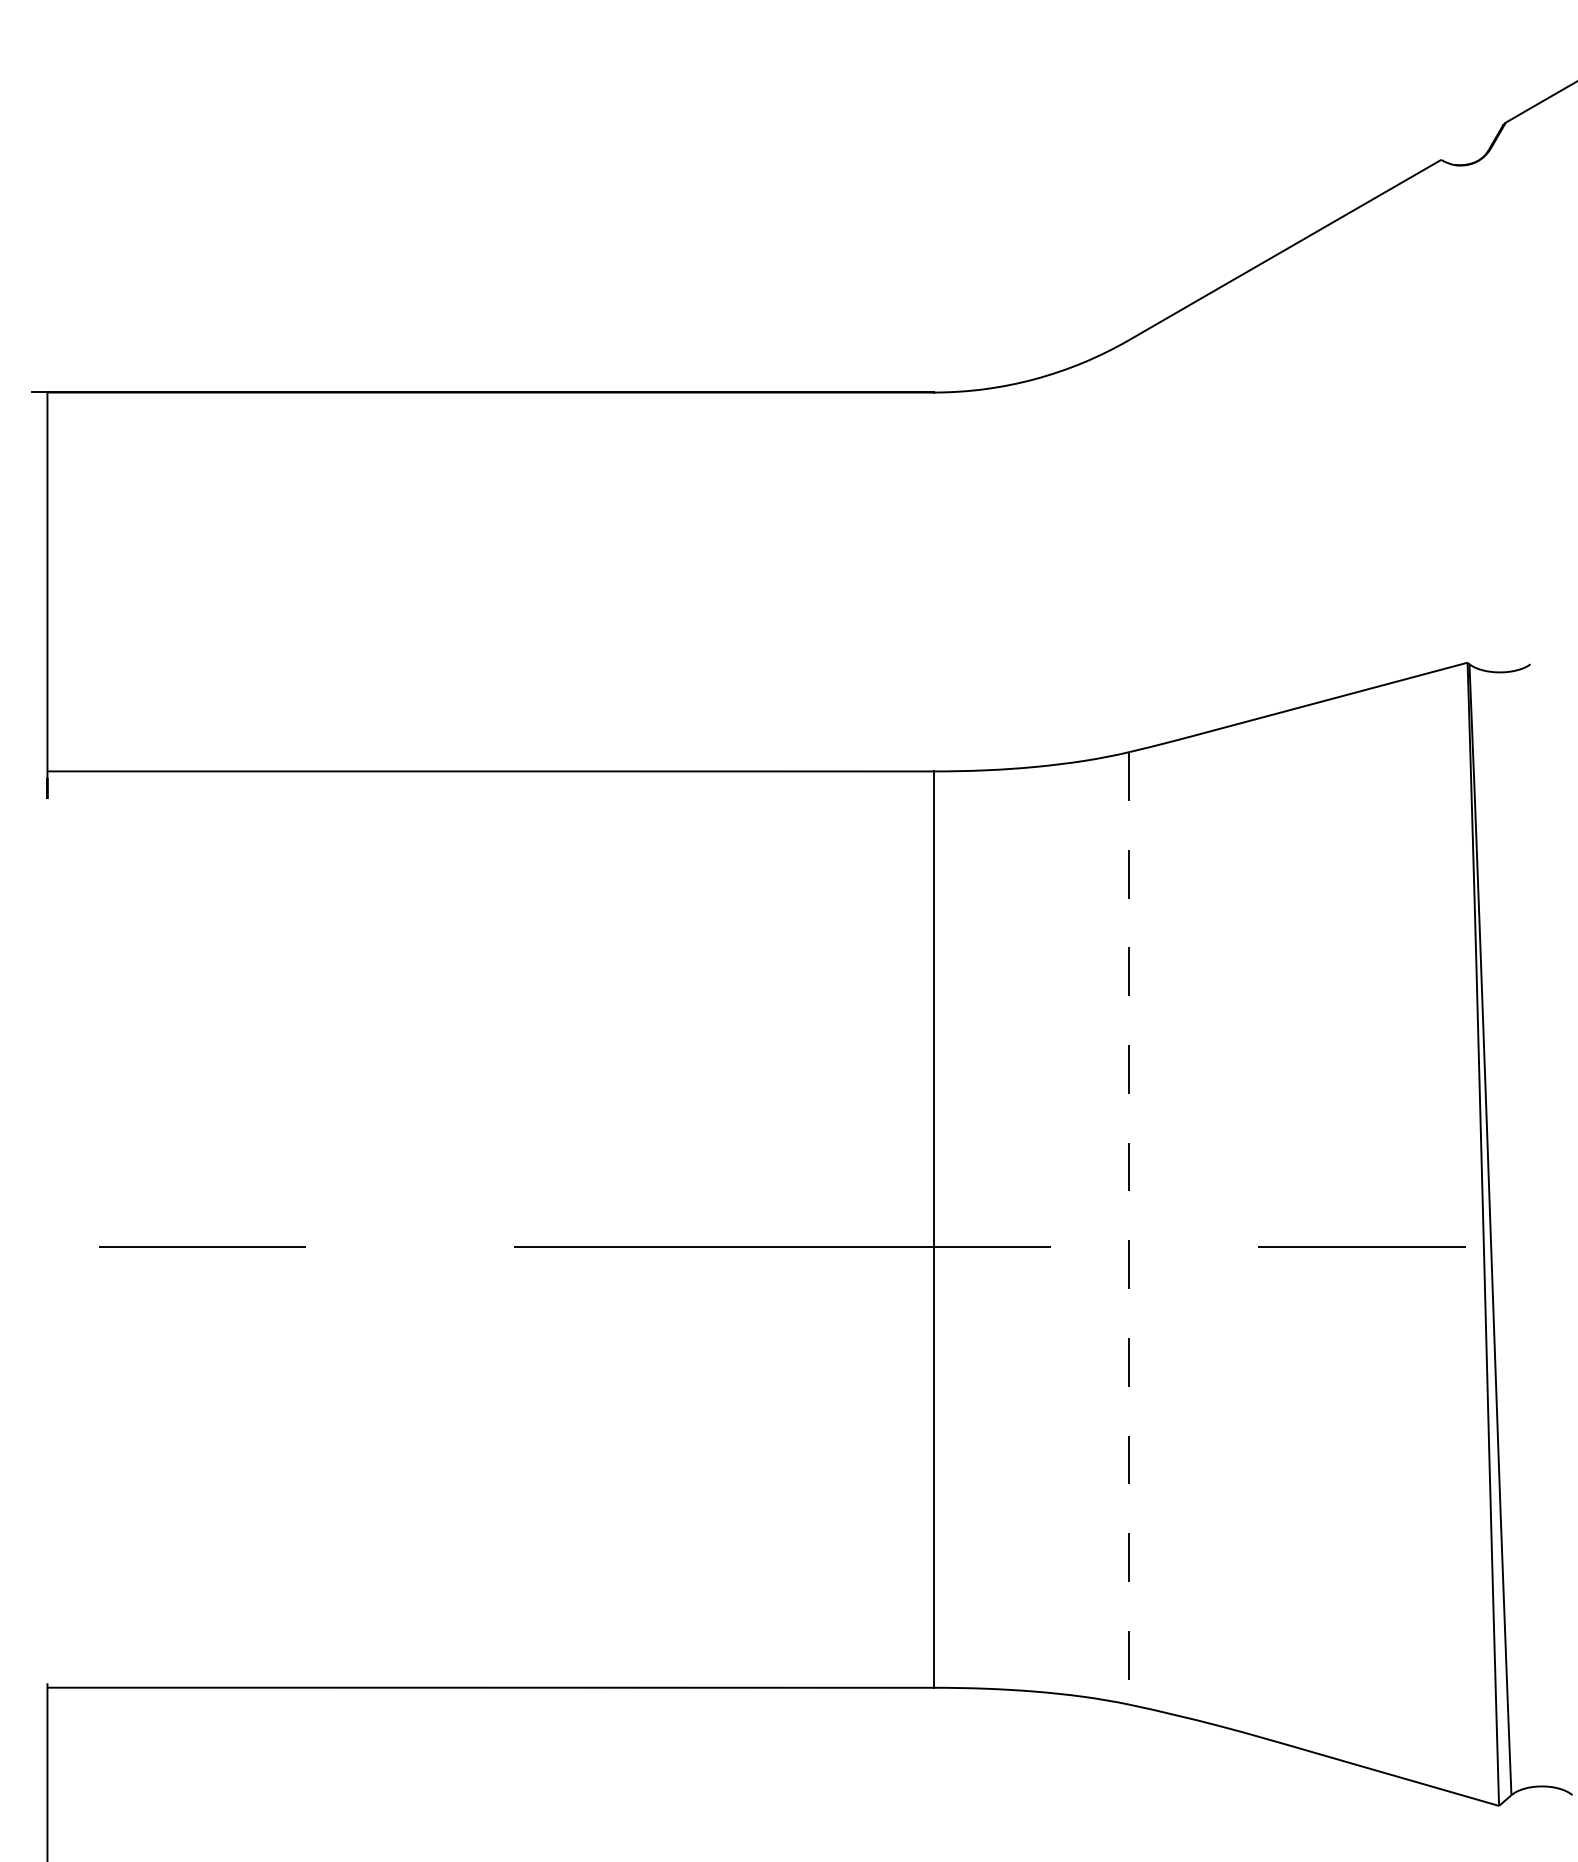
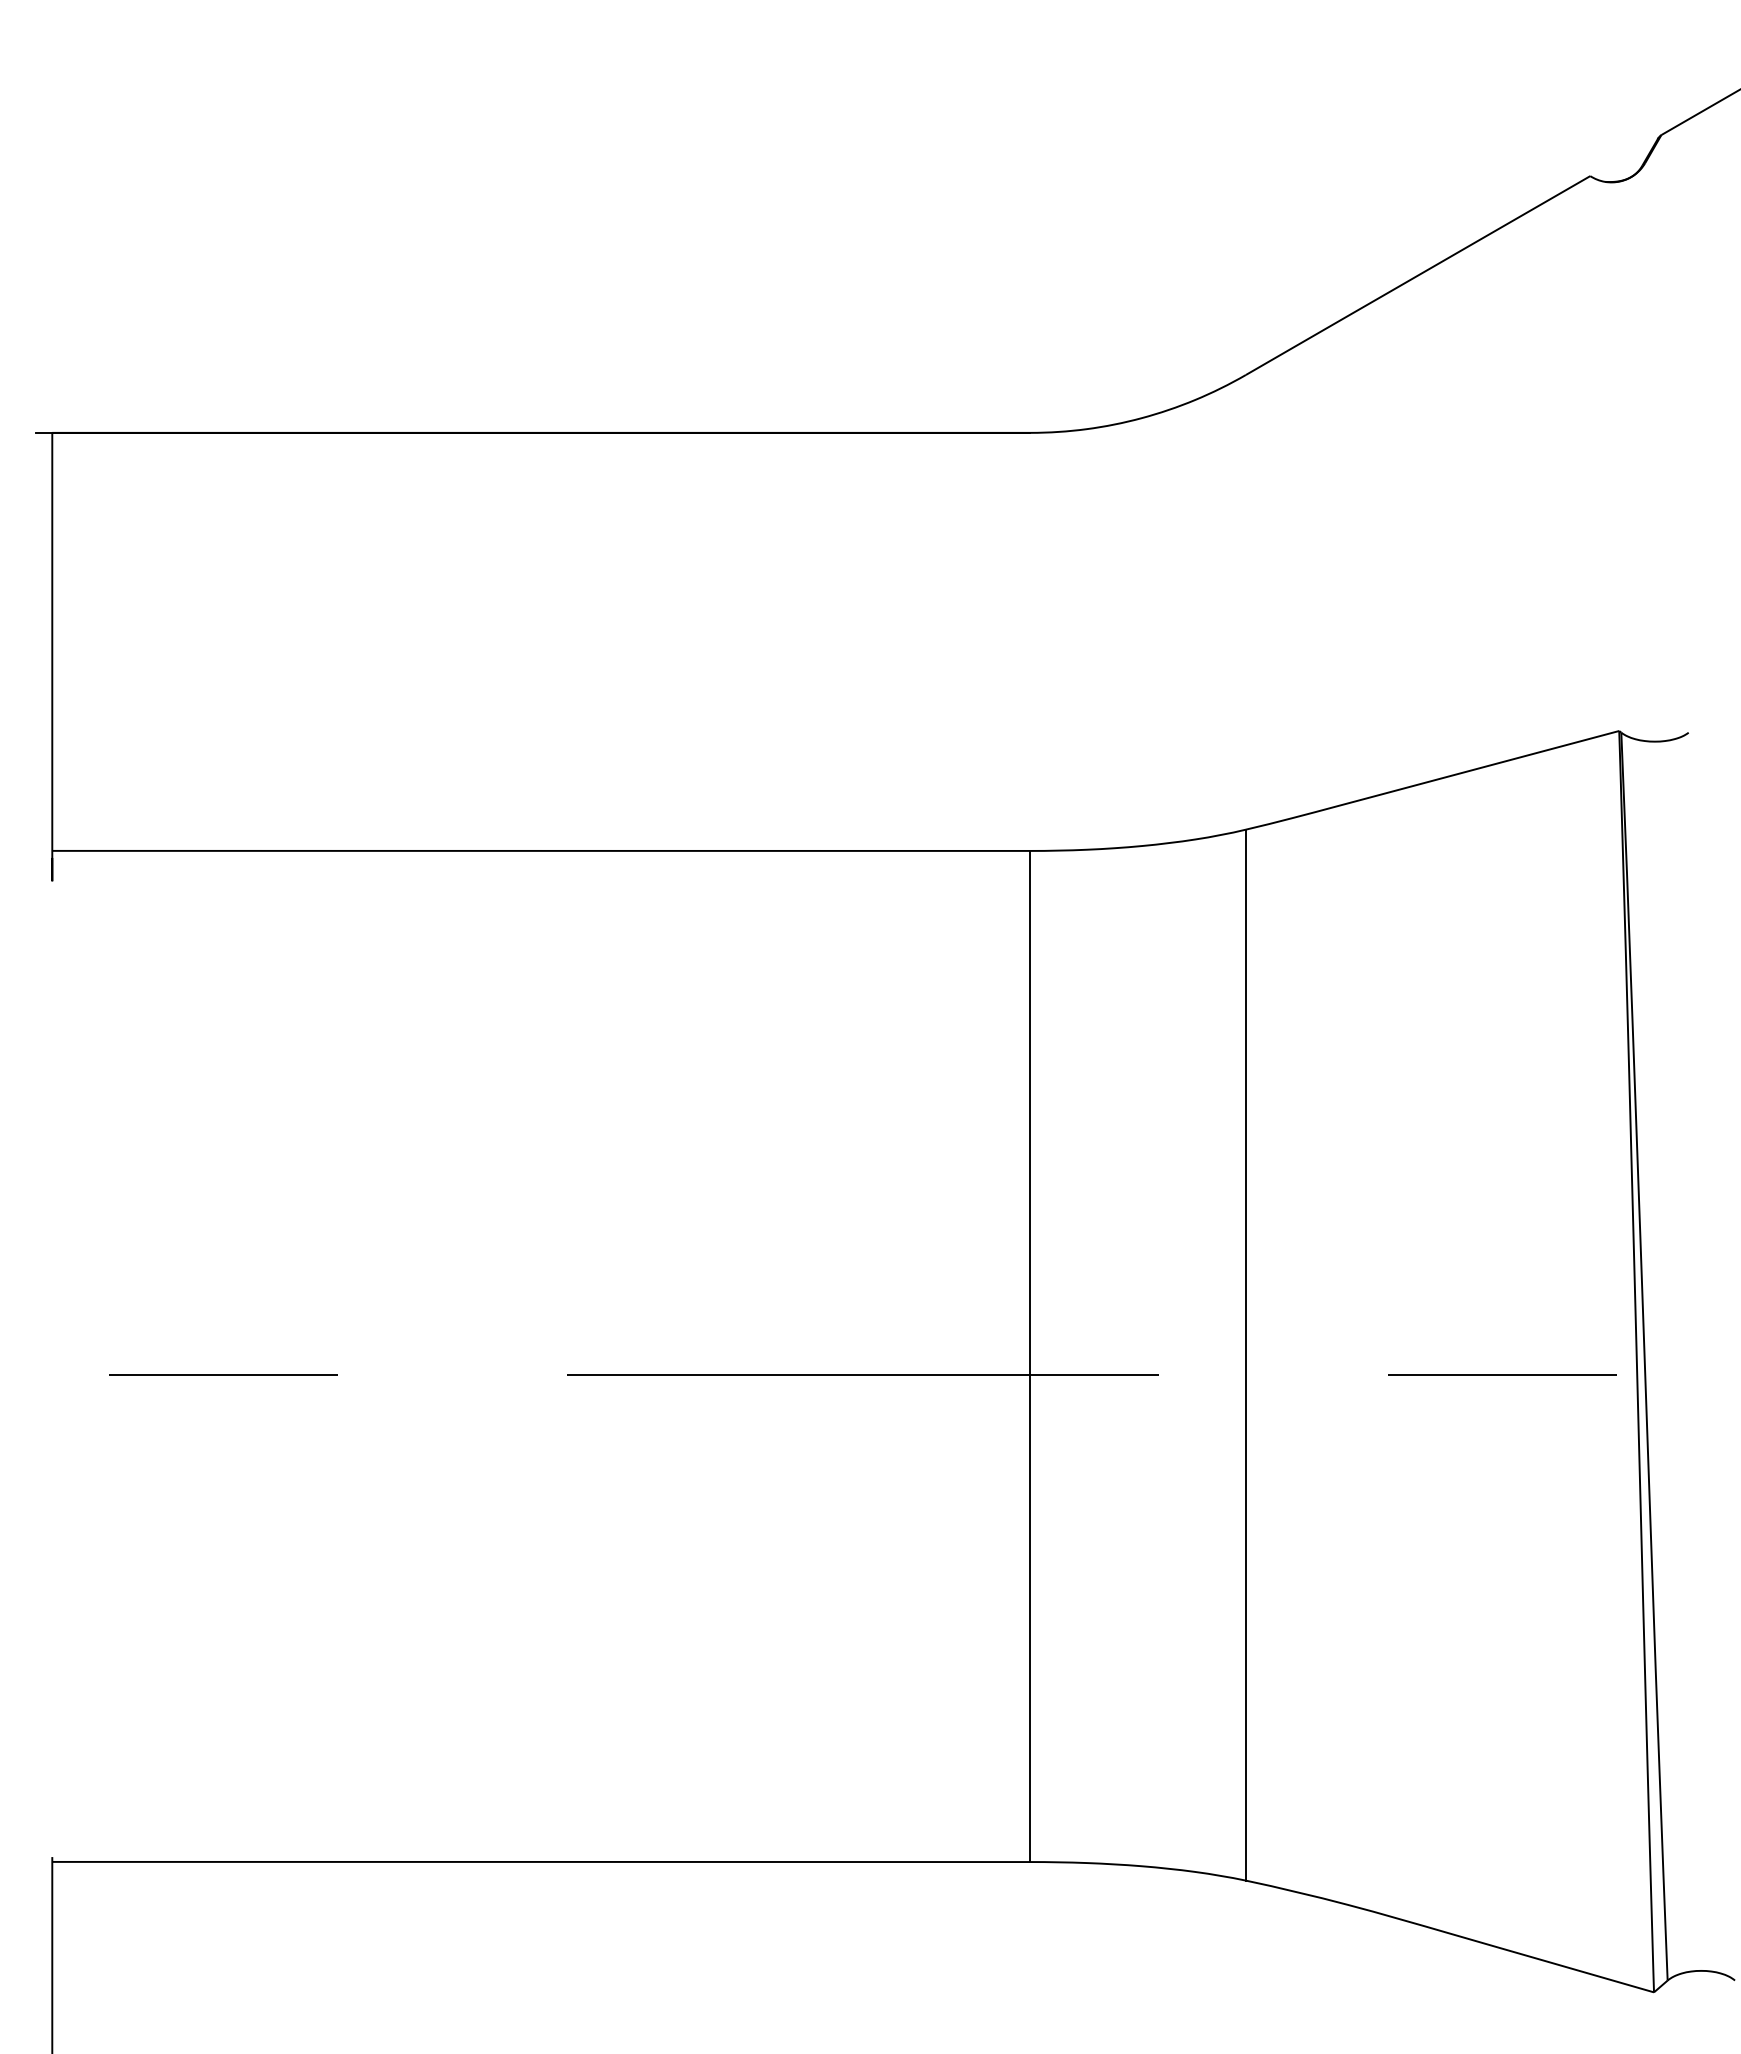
line: (1128, 1228) -> (1245, 1355), dashed -> solid

